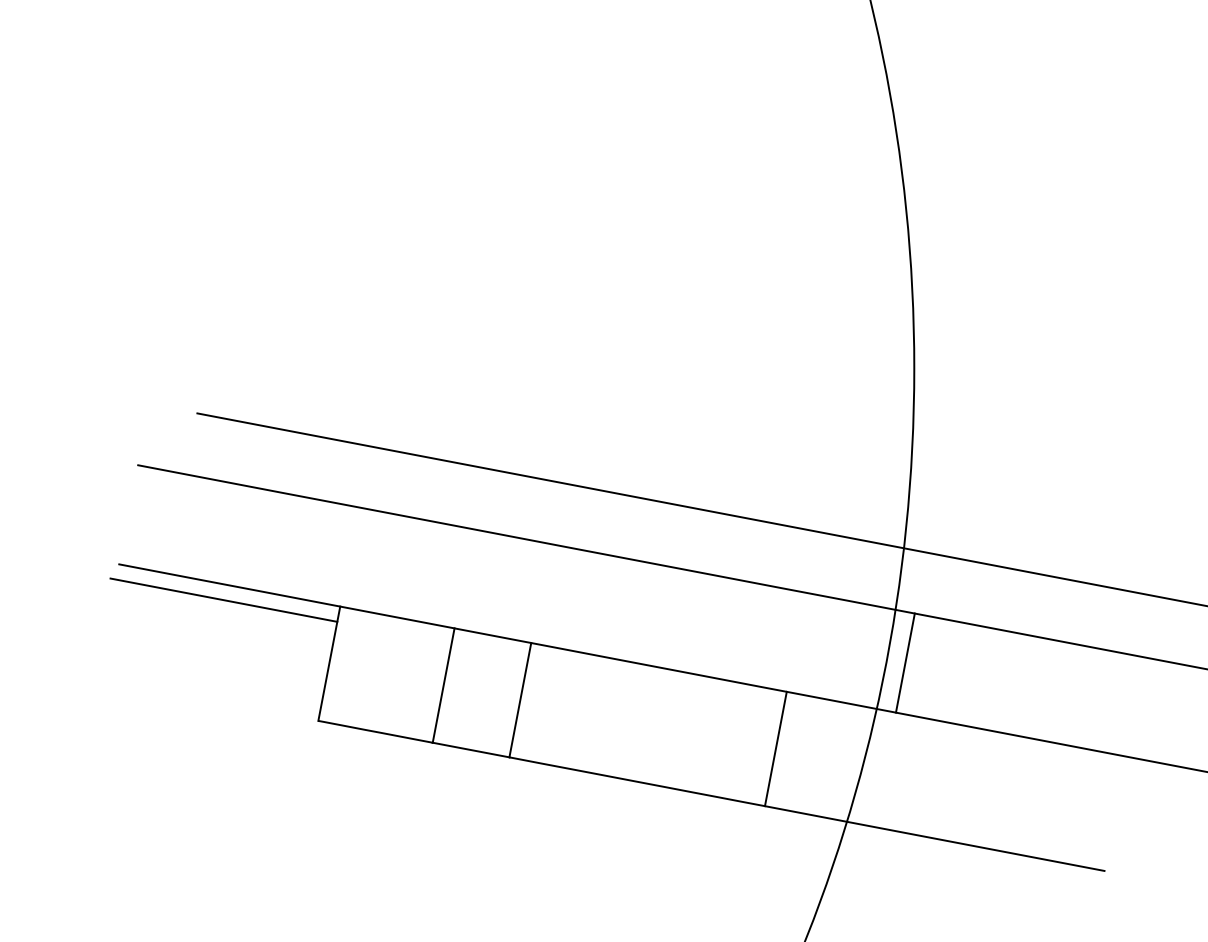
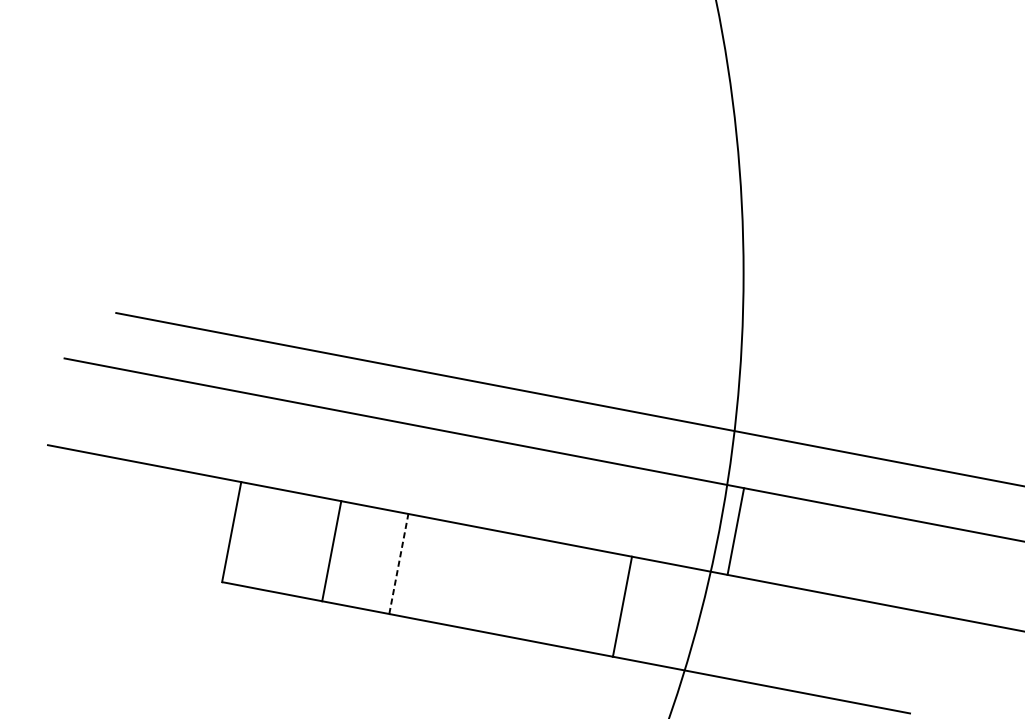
line: (223, 599) -> (139, 475), removed
line: (520, 699) -> (398, 563), solid -> dashed

